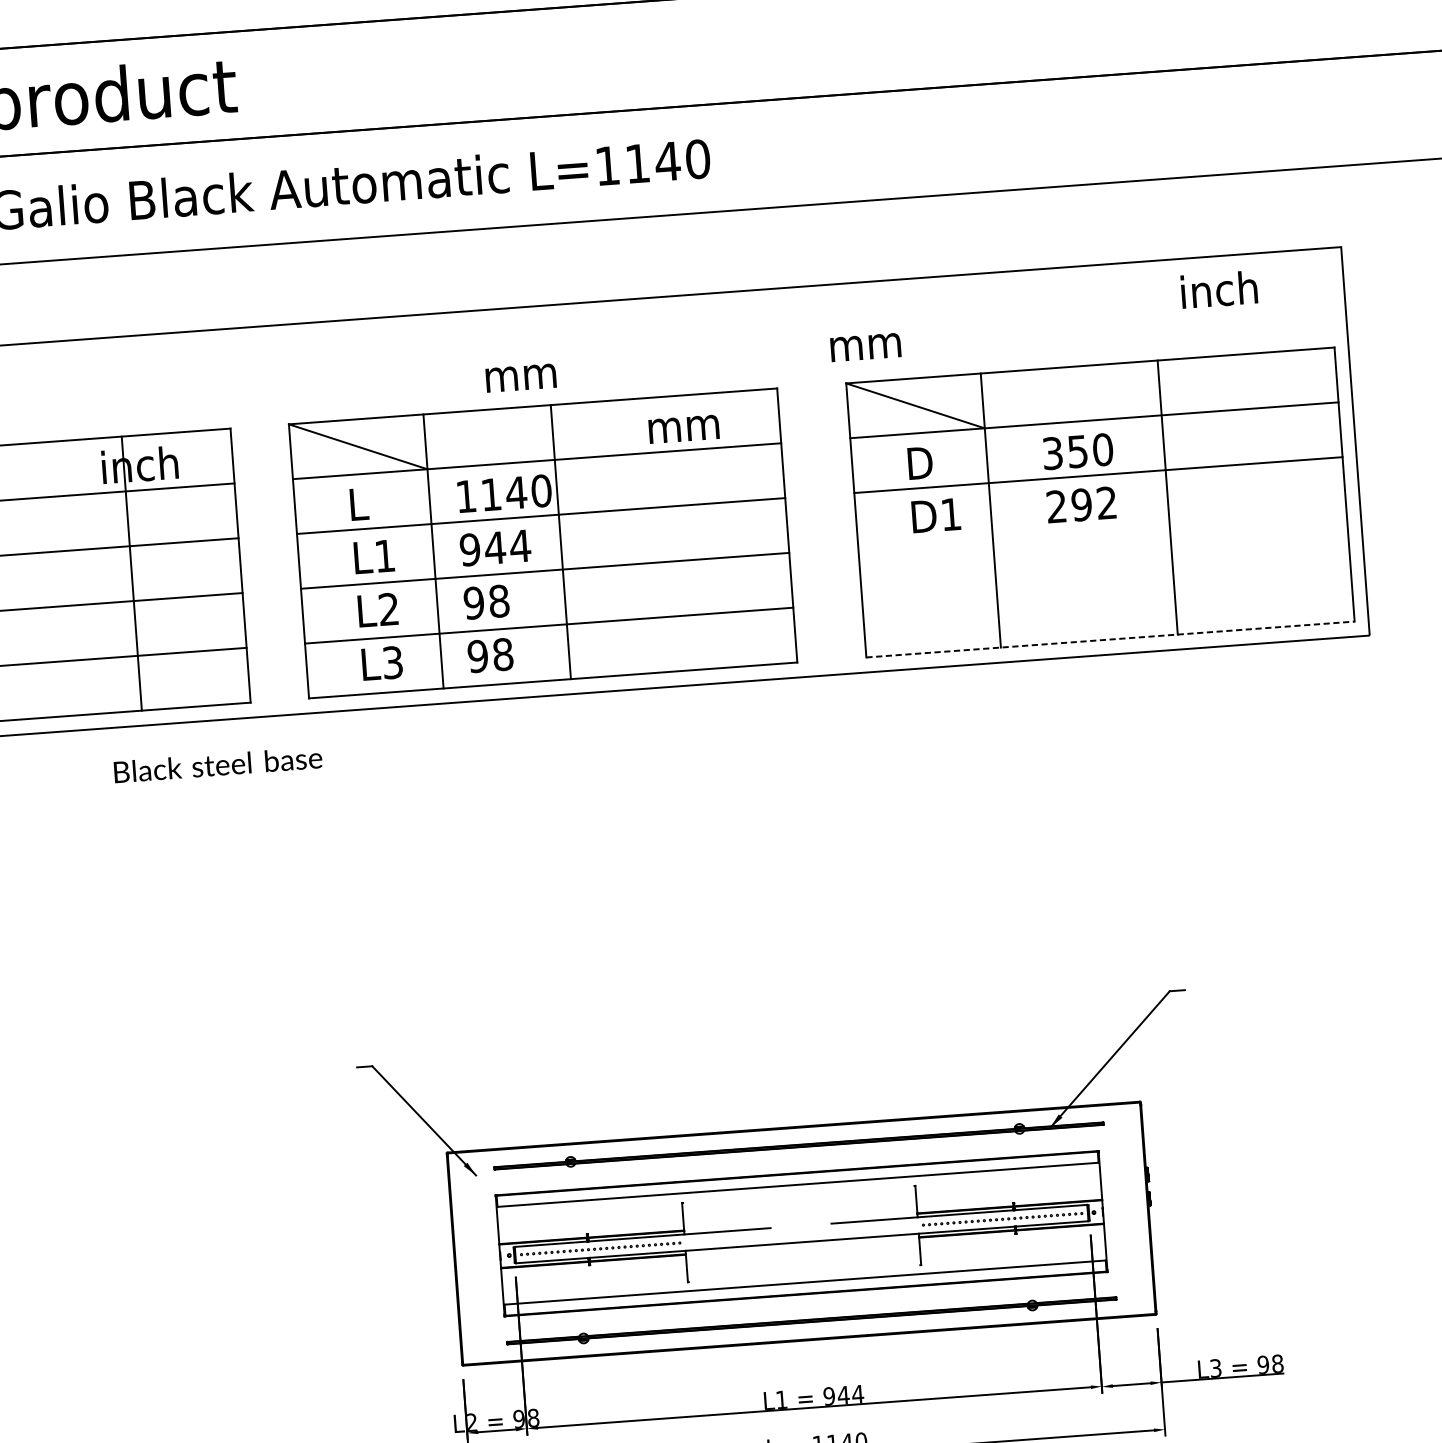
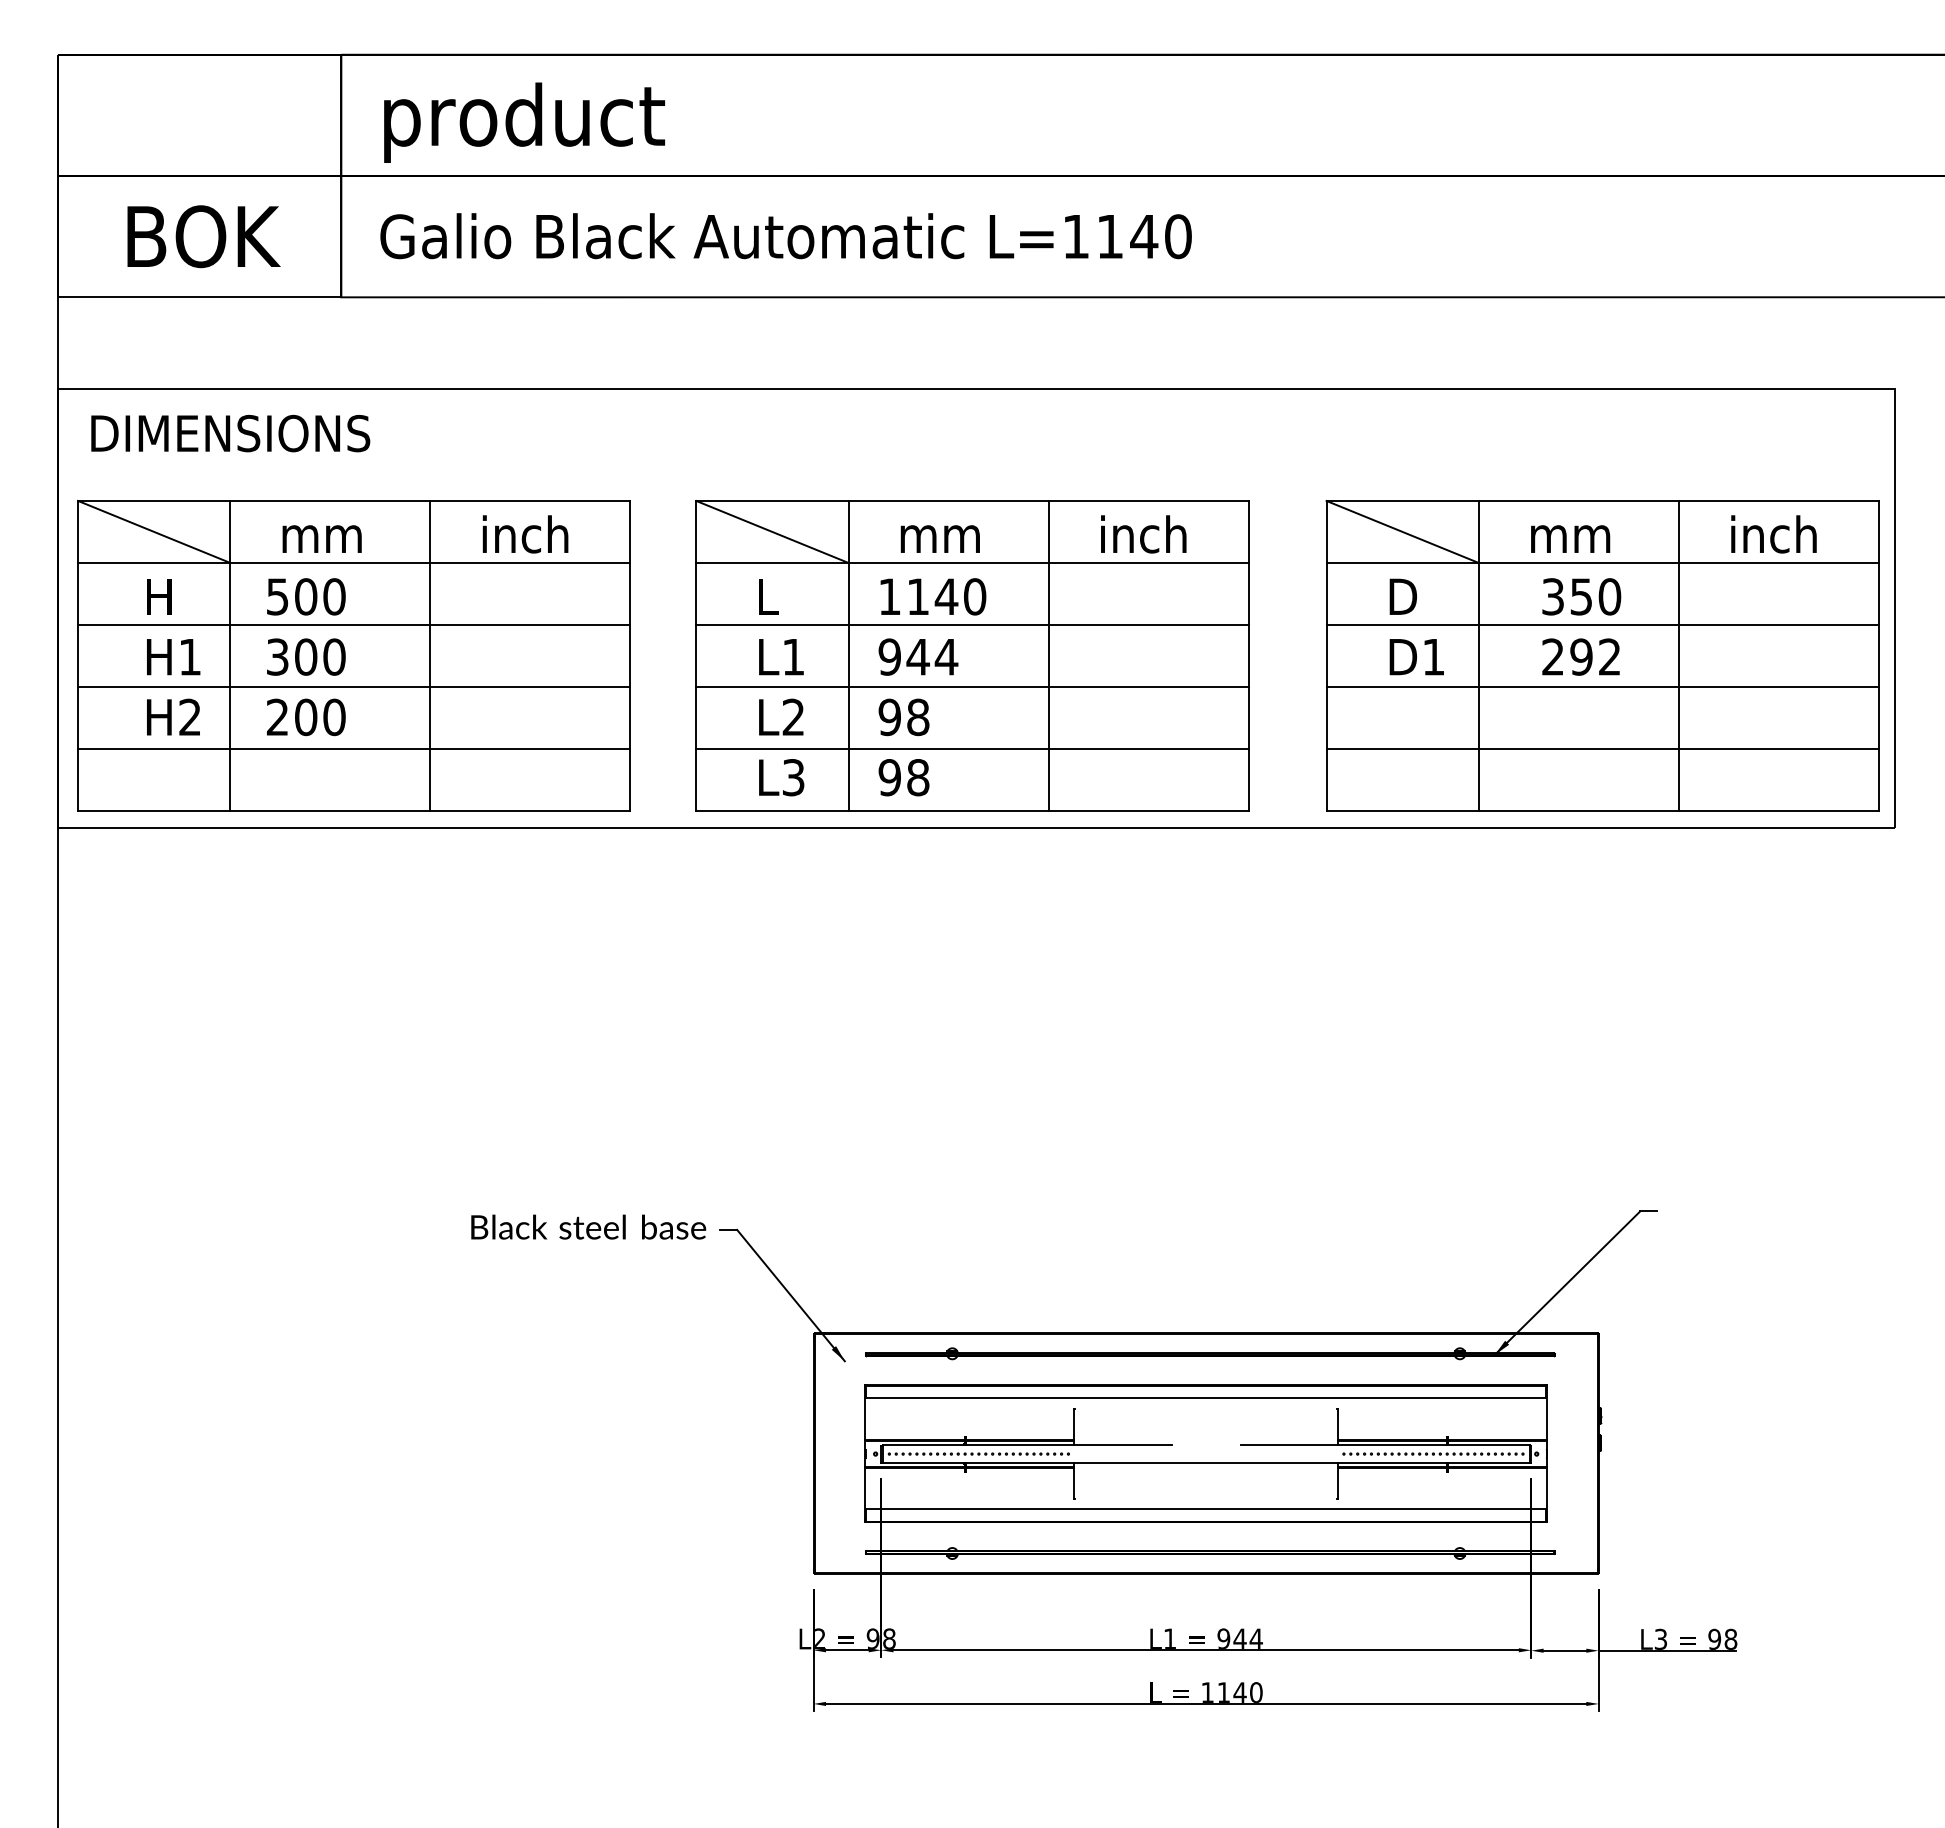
text: (1218, 289) -> (1773, 534), moved
text: (865, 346) -> (1570, 538), moved
text: (520, 377) -> (939, 538), moved
text: (686, 424) -> (1143, 534), mm -> inch
line: (1102, 529) -> (1602, 686), added
line: (560, 541) -> (1048, 655), moved
line: (131, 573) -> (430, 655), moved
line: (1106, 584) -> (1602, 748), added
line: (1111, 639) -> (1603, 810), dashed -> solid
text: (217, 764) -> (588, 1226), moved

